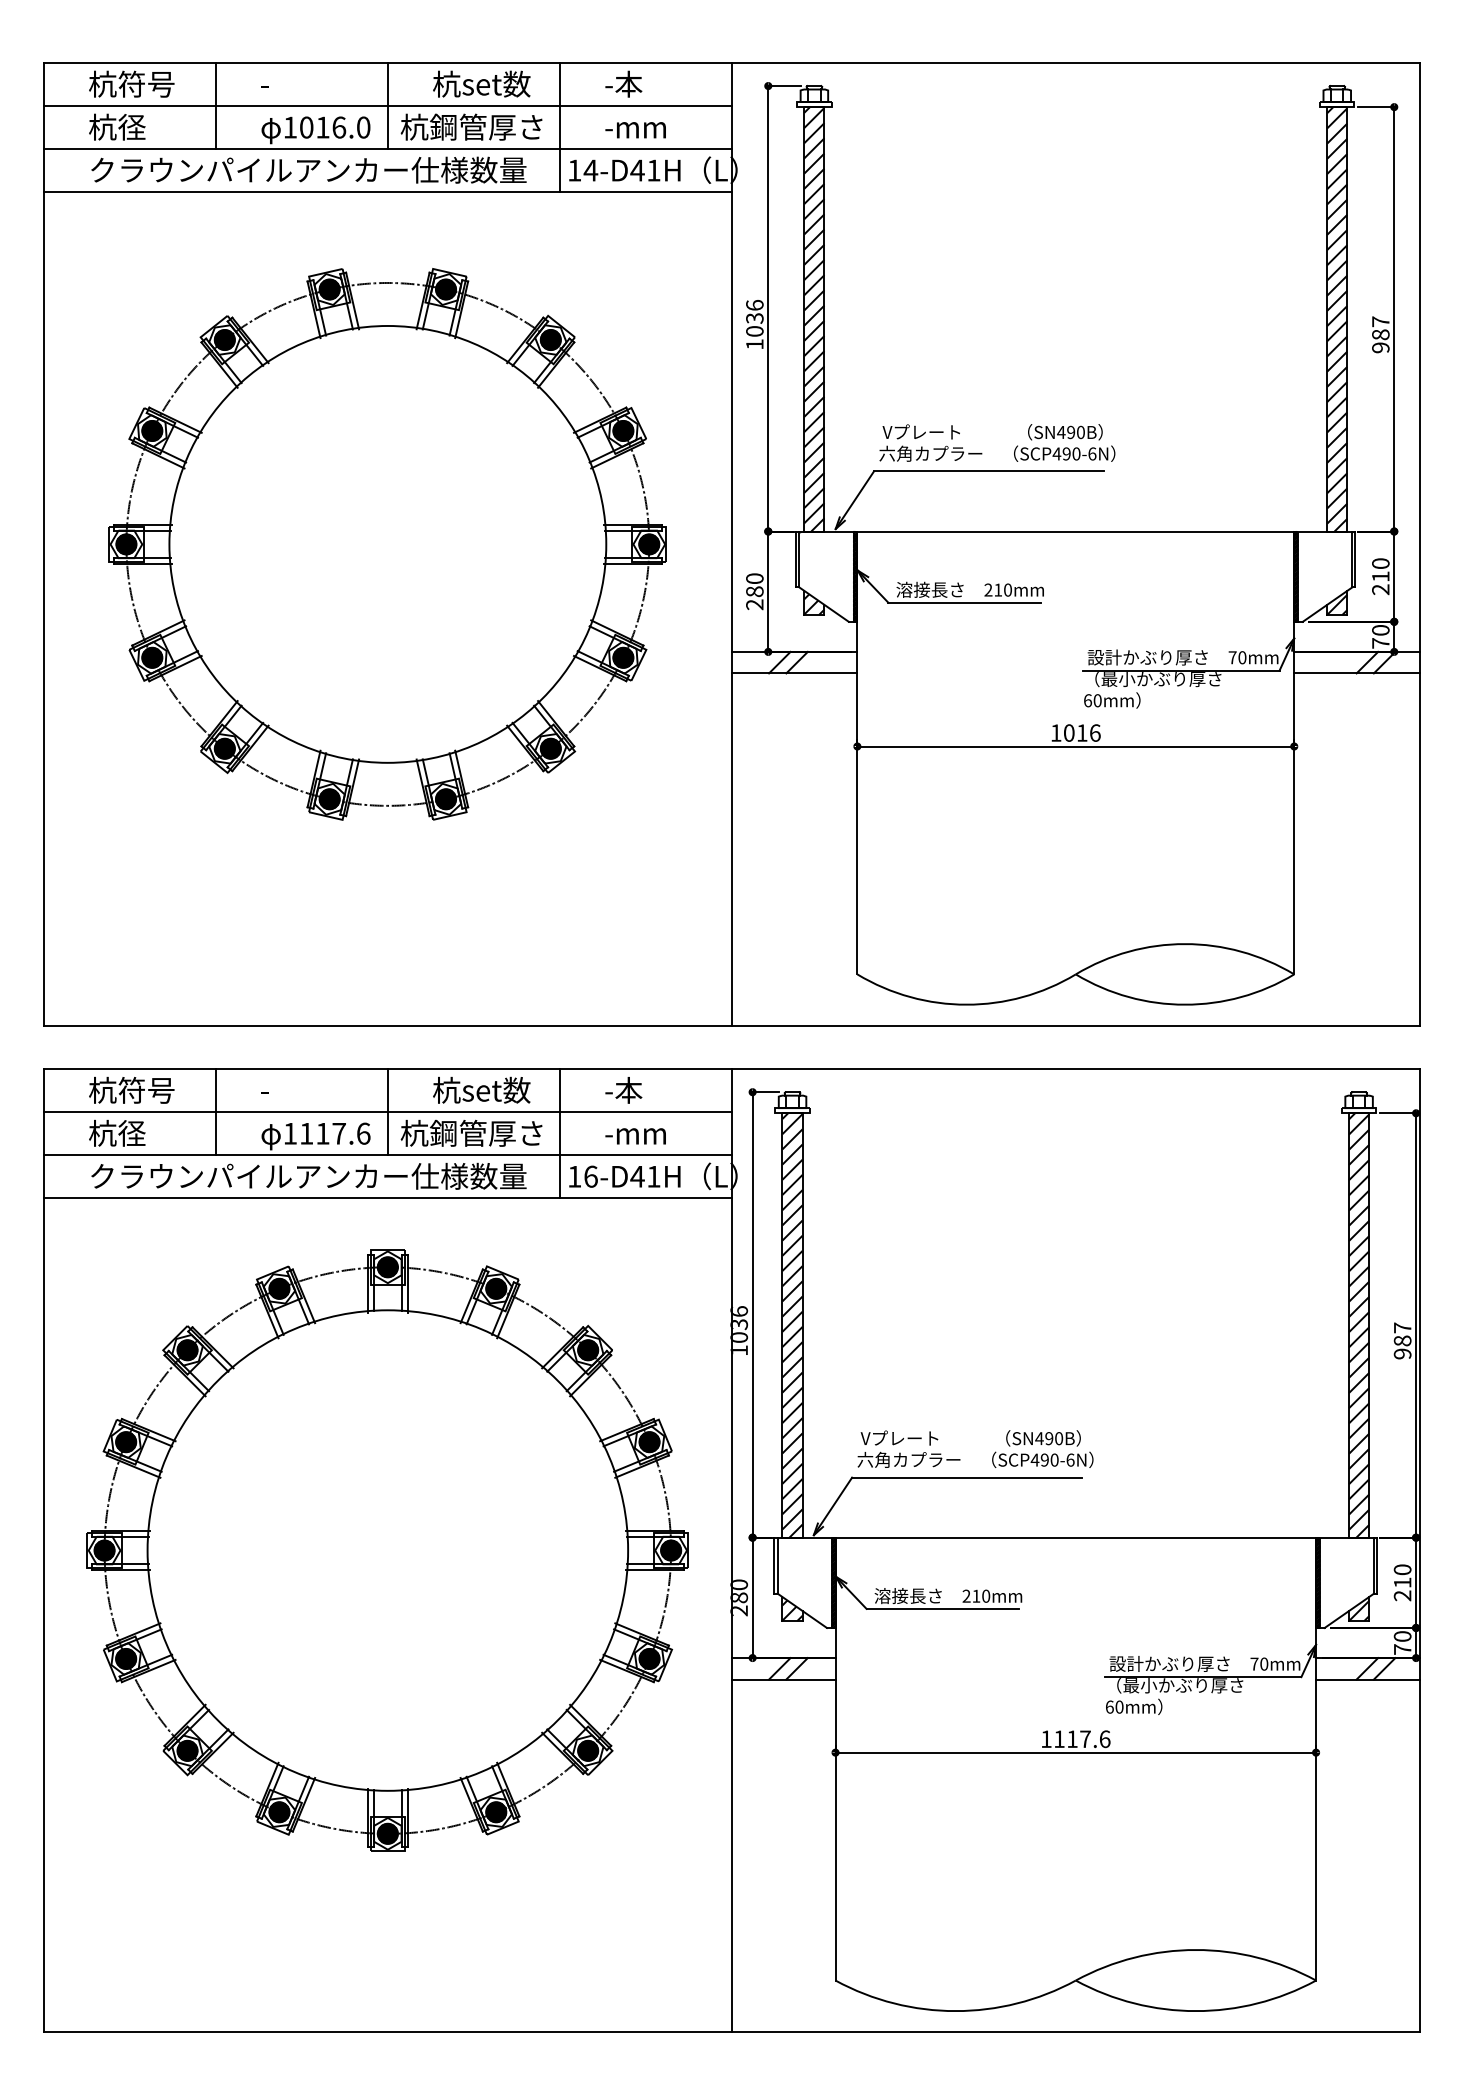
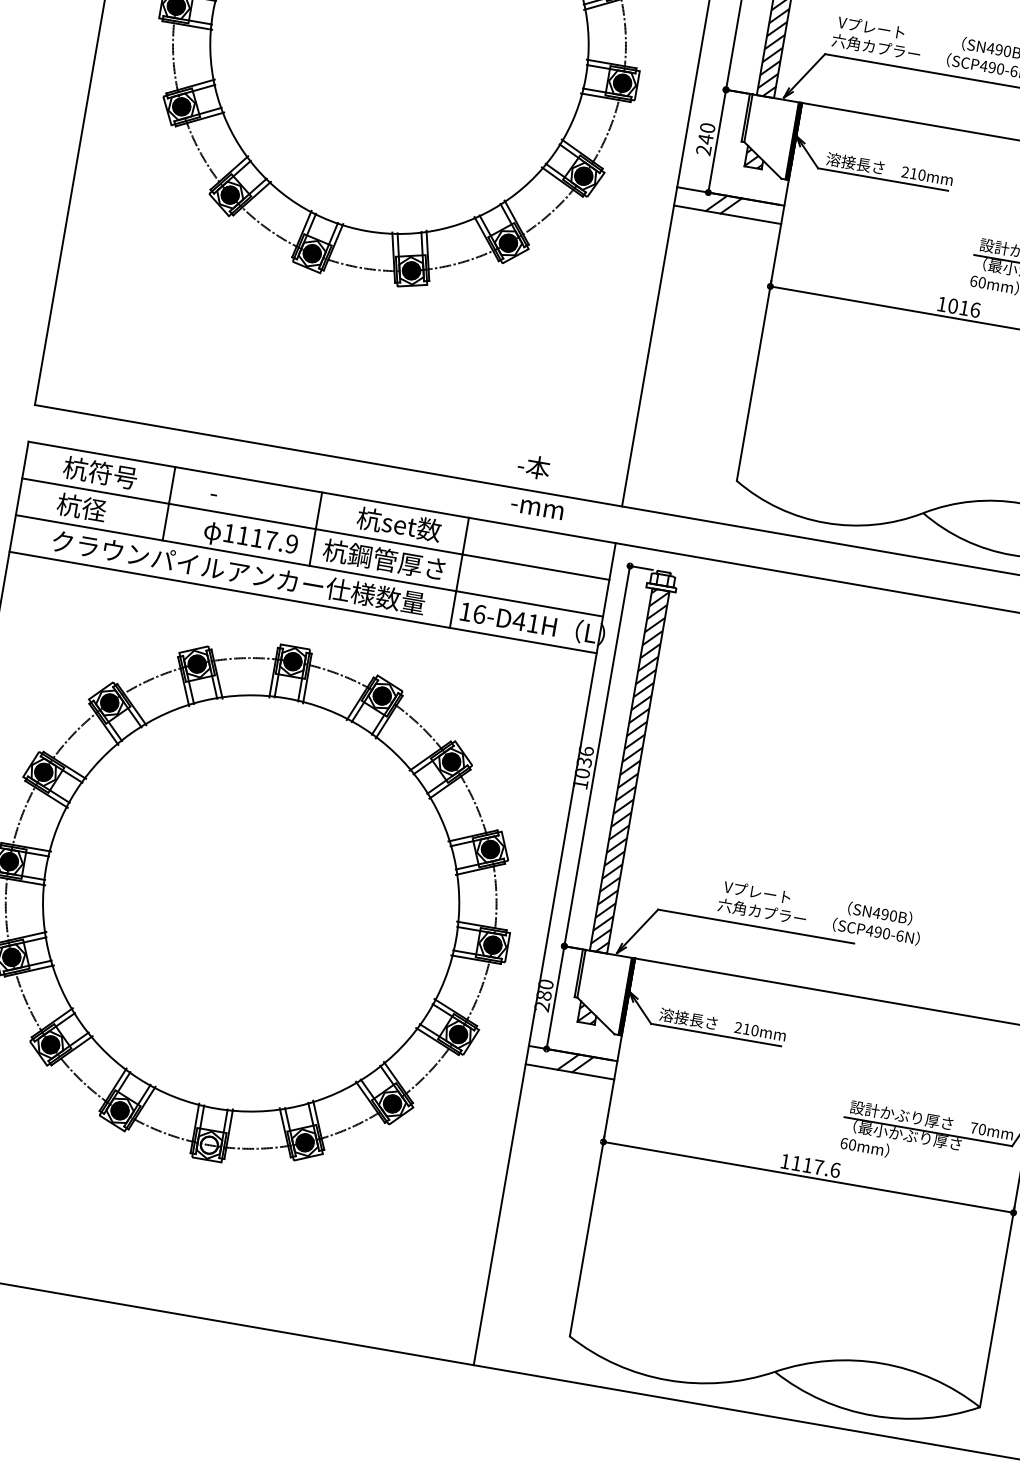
text: (754, 591) -> (705, 138), 280 -> 240
text: (623, 1090) -> (533, 467), moved
text: (363, 1133) -> (291, 543), 1117.6 -> 1117.9
text: (635, 1136) -> (536, 508), moved
text: (975, 1448) -> (820, 912), moved
fill: (387, 1833) -> (209, 1144), removed

